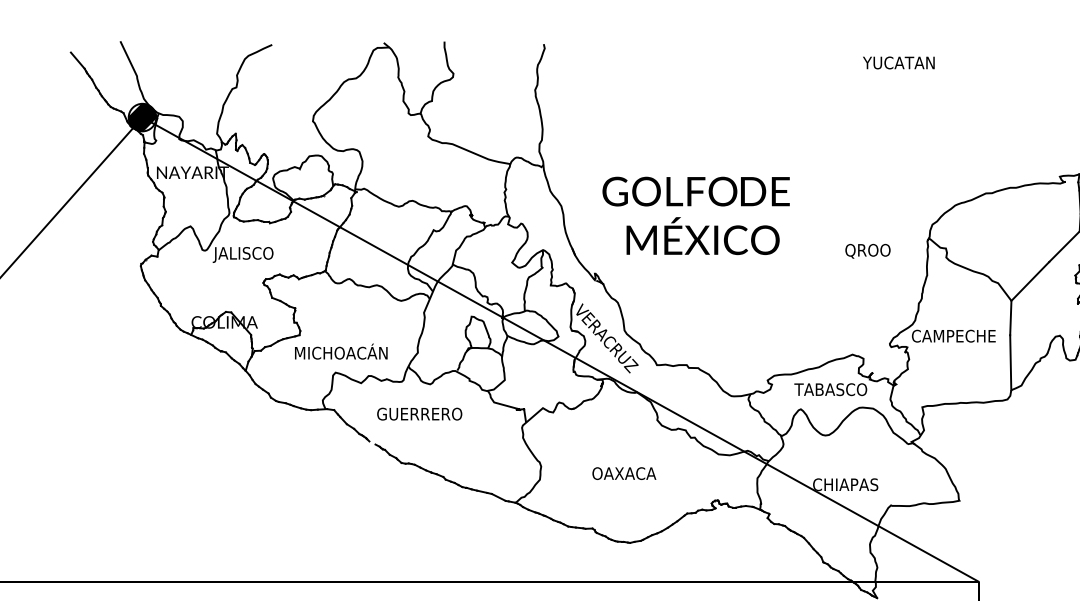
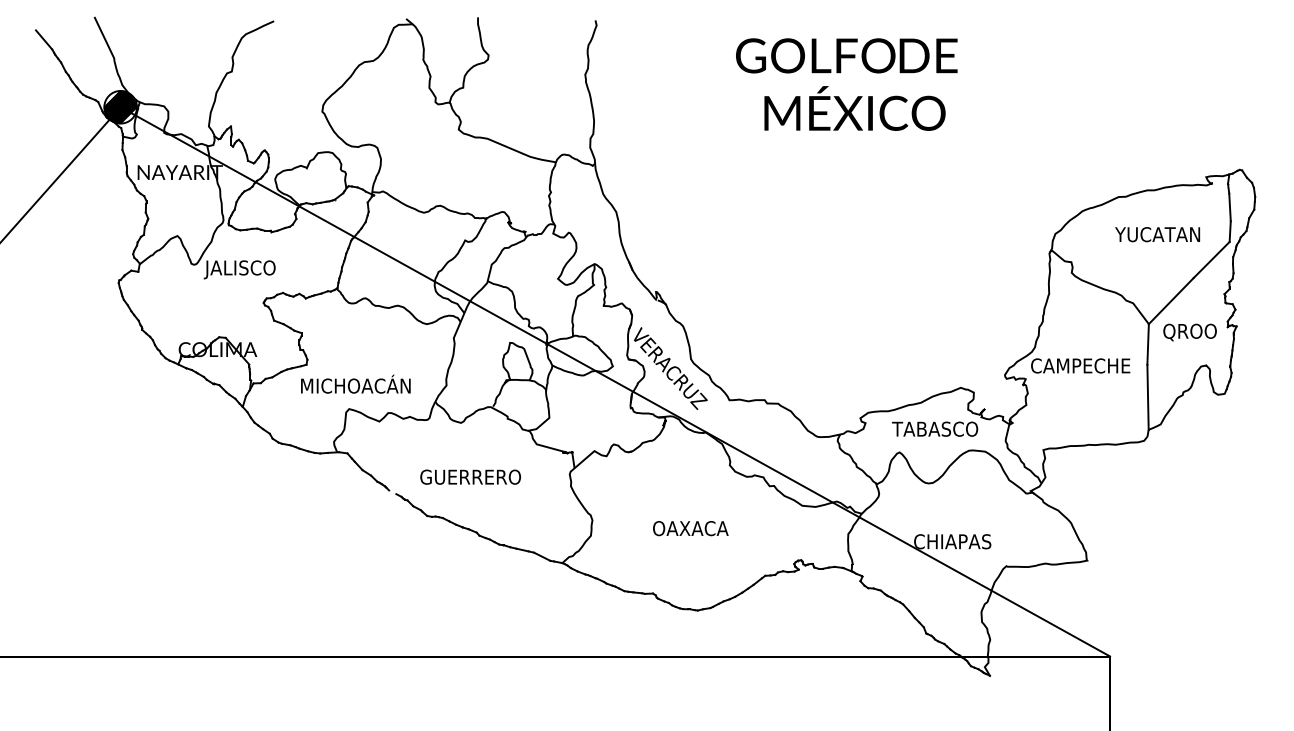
text: (898, 62) -> (1157, 234), moved
text: (695, 215) -> (846, 84), moved
text: (867, 251) -> (1189, 332), moved
text: (419, 413) -> (470, 476), moved

